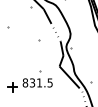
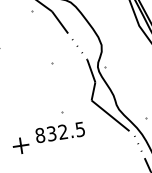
text: (39, 82) -> (62, 131), 831.5 -> 832.5

